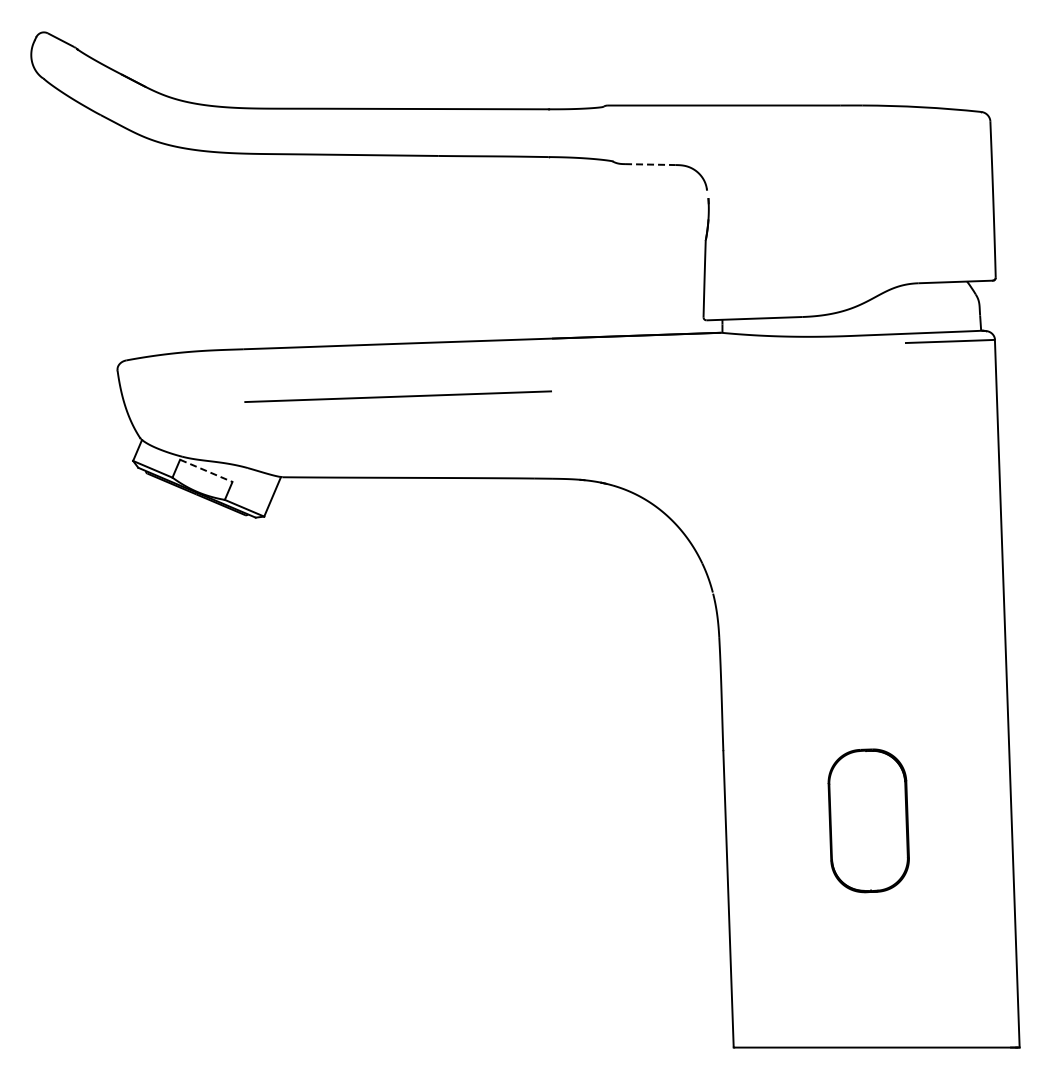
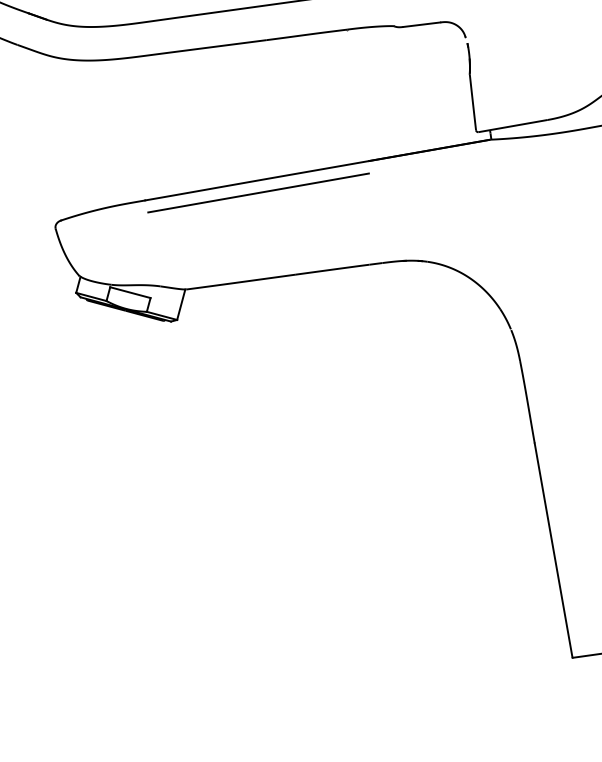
line: (650, 164) -> (421, 24), dashed -> solid
line: (397, 396) -> (258, 192), moved
line: (206, 471) -> (130, 293), dashed -> solid

